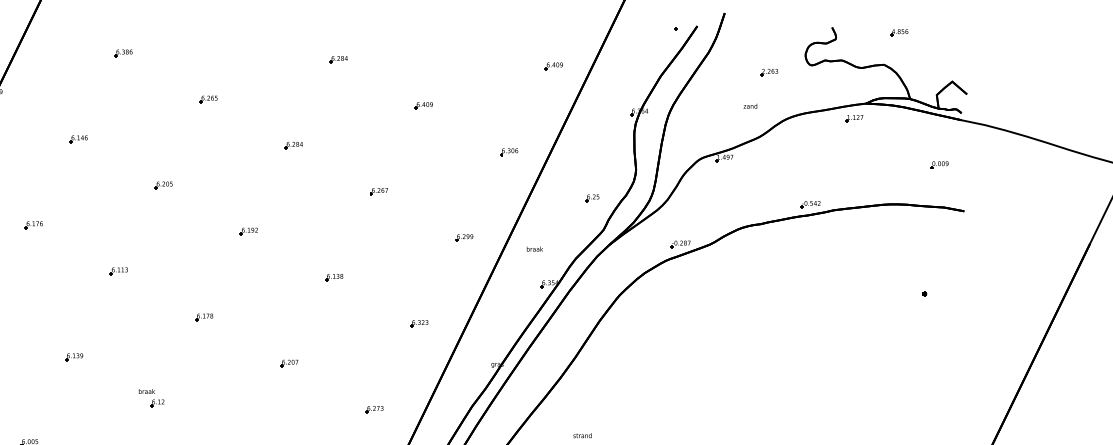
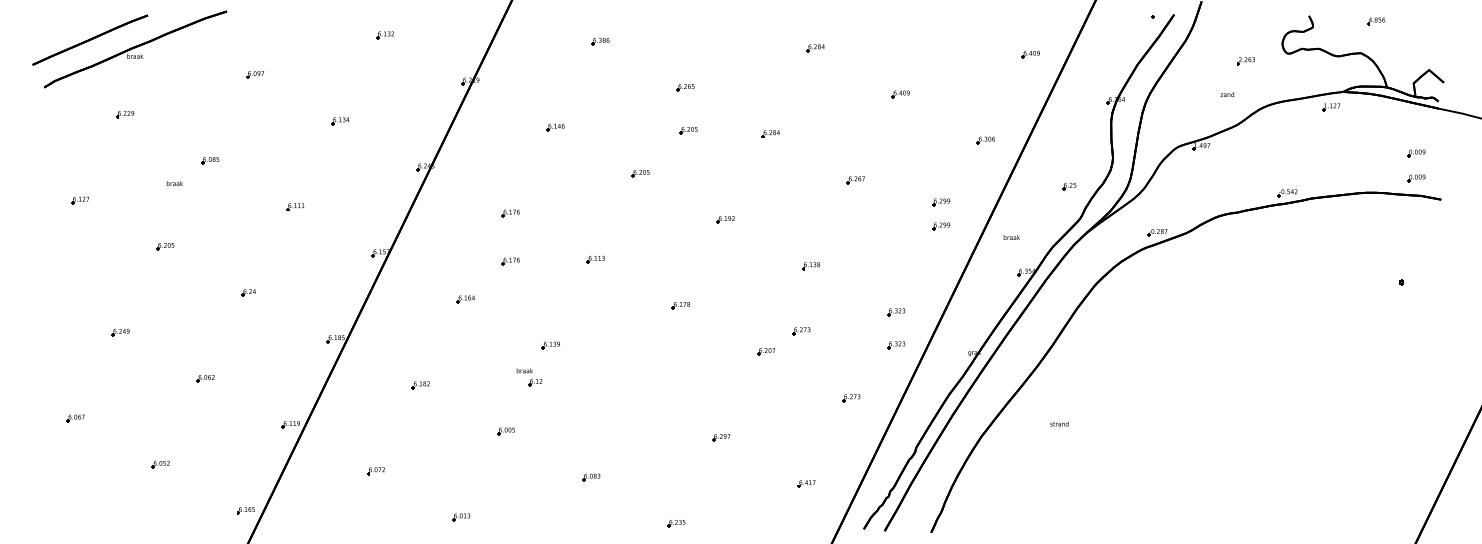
part: (211, 142) -> (688, 130), added
part: (939, 190) -> (1416, 178), added
part: (464, 214) -> (941, 202), added
part: (33, 273) -> (510, 261), added
part: (324, 343) -> (801, 331), added
part: (419, 357) -> (896, 345), added
part: (151, 398) -> (529, 377), moved

